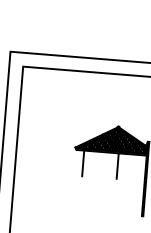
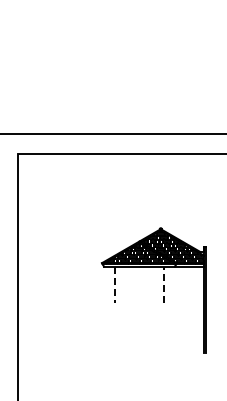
line: (82, 163) -> (114, 285), solid -> dashed
line: (117, 165) -> (164, 284), solid -> dashed

